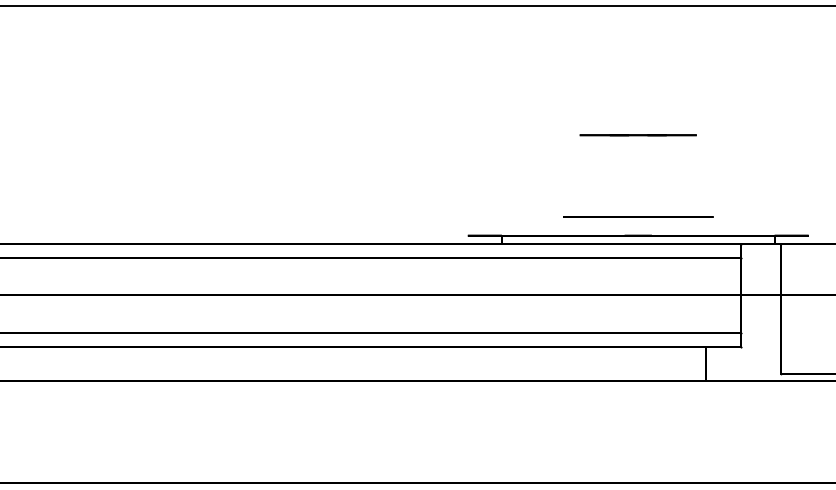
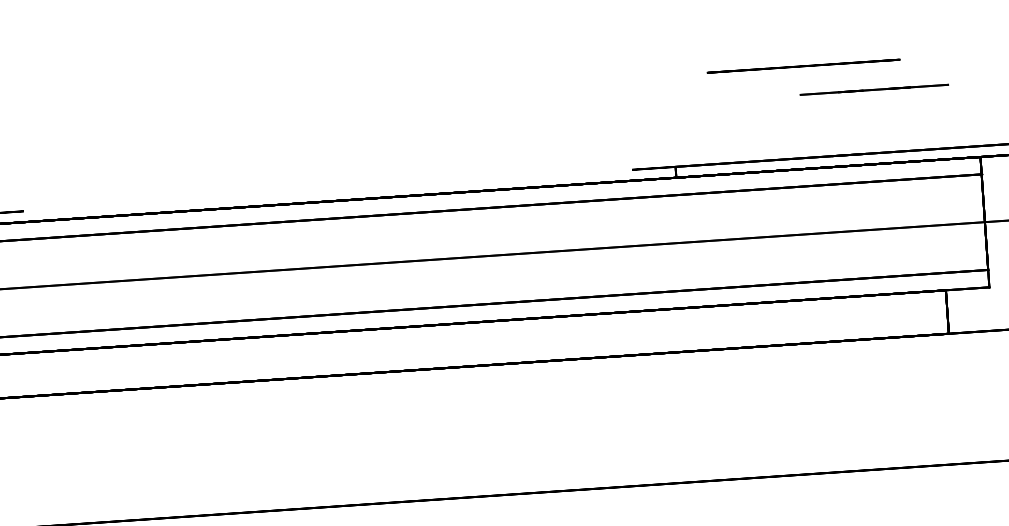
line: (637, 135) -> (873, 90), moved
line: (638, 216) -> (803, 65), moved

